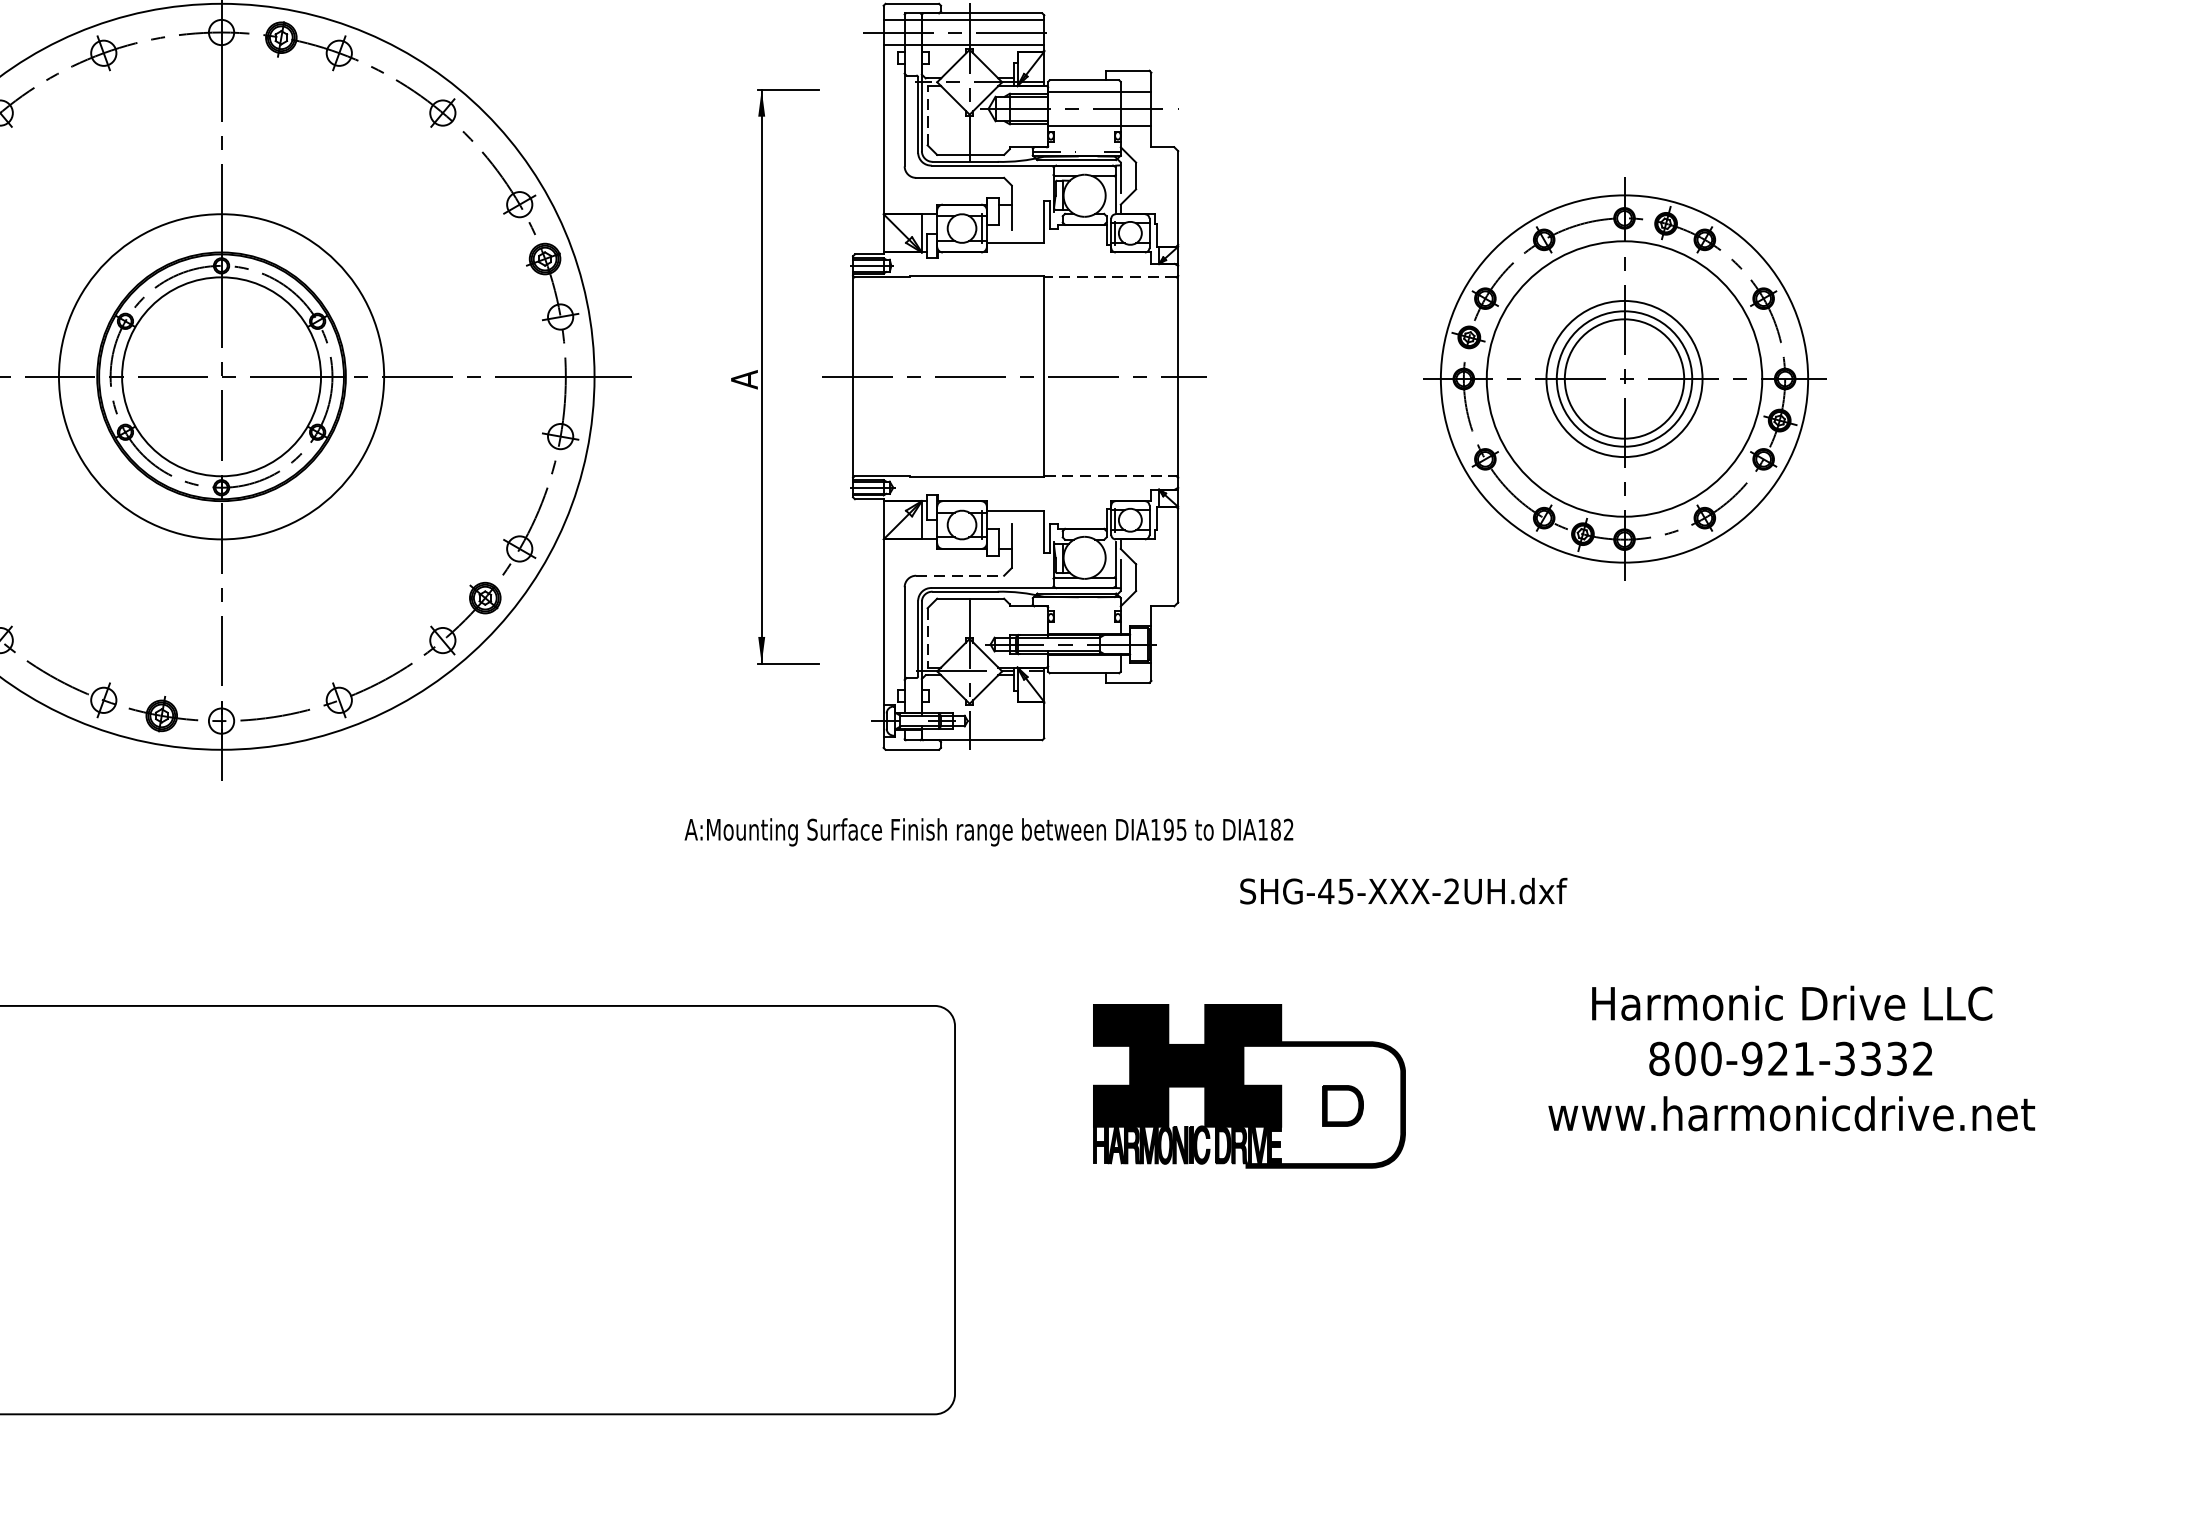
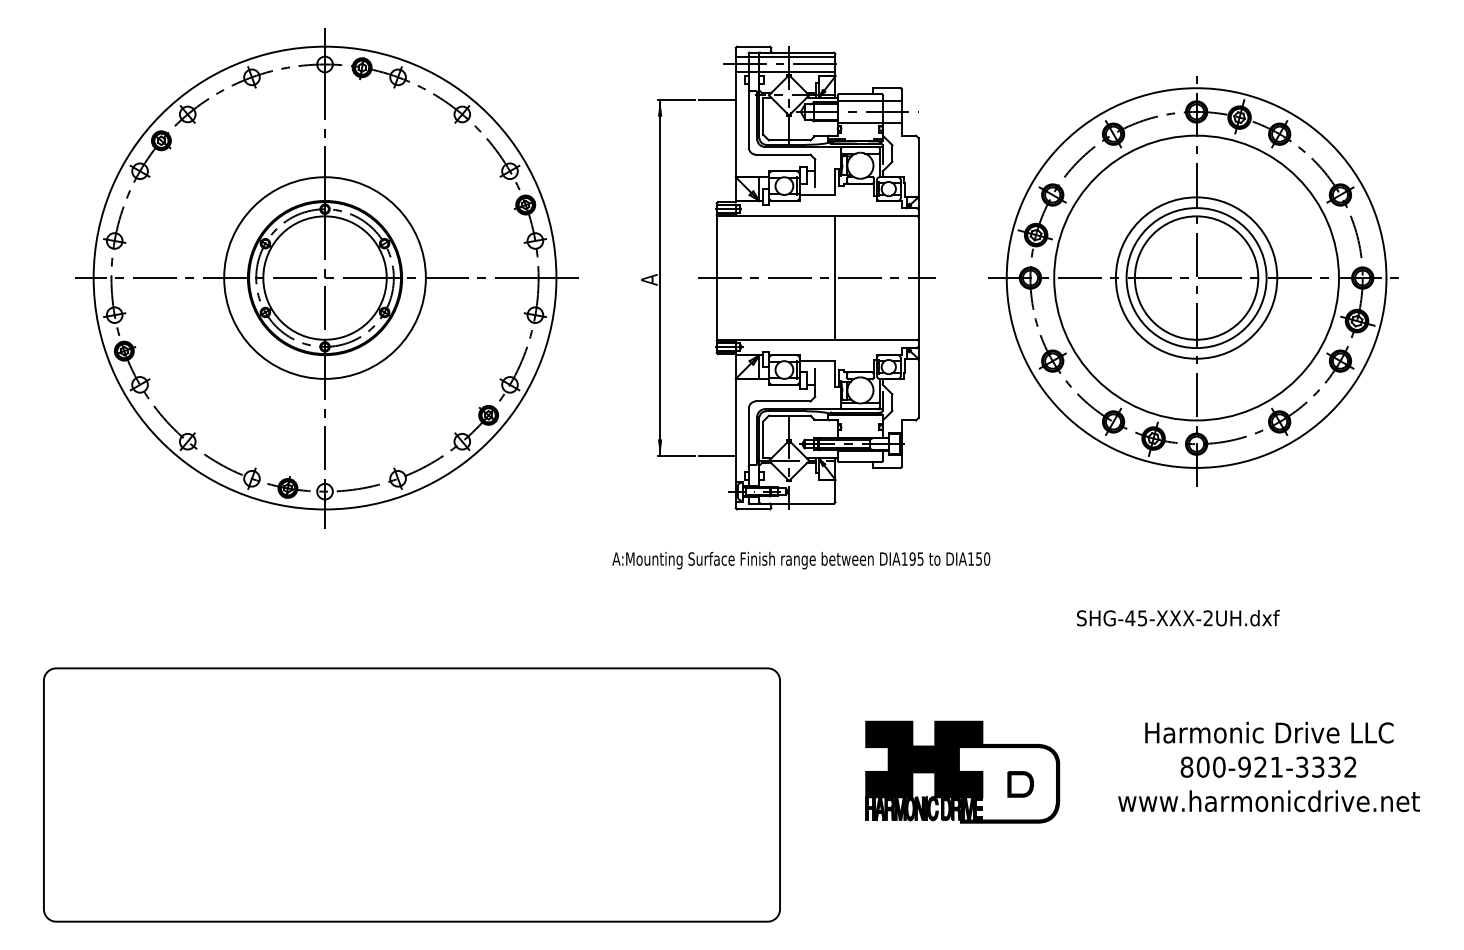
line: (852, 90) -> (716, 100), added
line: (928, 114) -> (763, 115), dashed -> solid
line: (1108, 277) -> (875, 216), dashed -> solid
part: (1621, 382) -> (1193, 281), size x1.67
line: (1110, 475) -> (876, 339), dashed -> solid
line: (960, 575) -> (783, 401), dashed -> solid
line: (928, 638) -> (763, 440), dashed -> solid
line: (852, 664) -> (716, 456), added
text: (1282, 828) -> (983, 558), DIA182 -> DIA150
text: (1403, 891) -> (1178, 618), moved
text: (1790, 1057) -> (1268, 766), moved
part: (1249, 1085) -> (962, 771), moved

